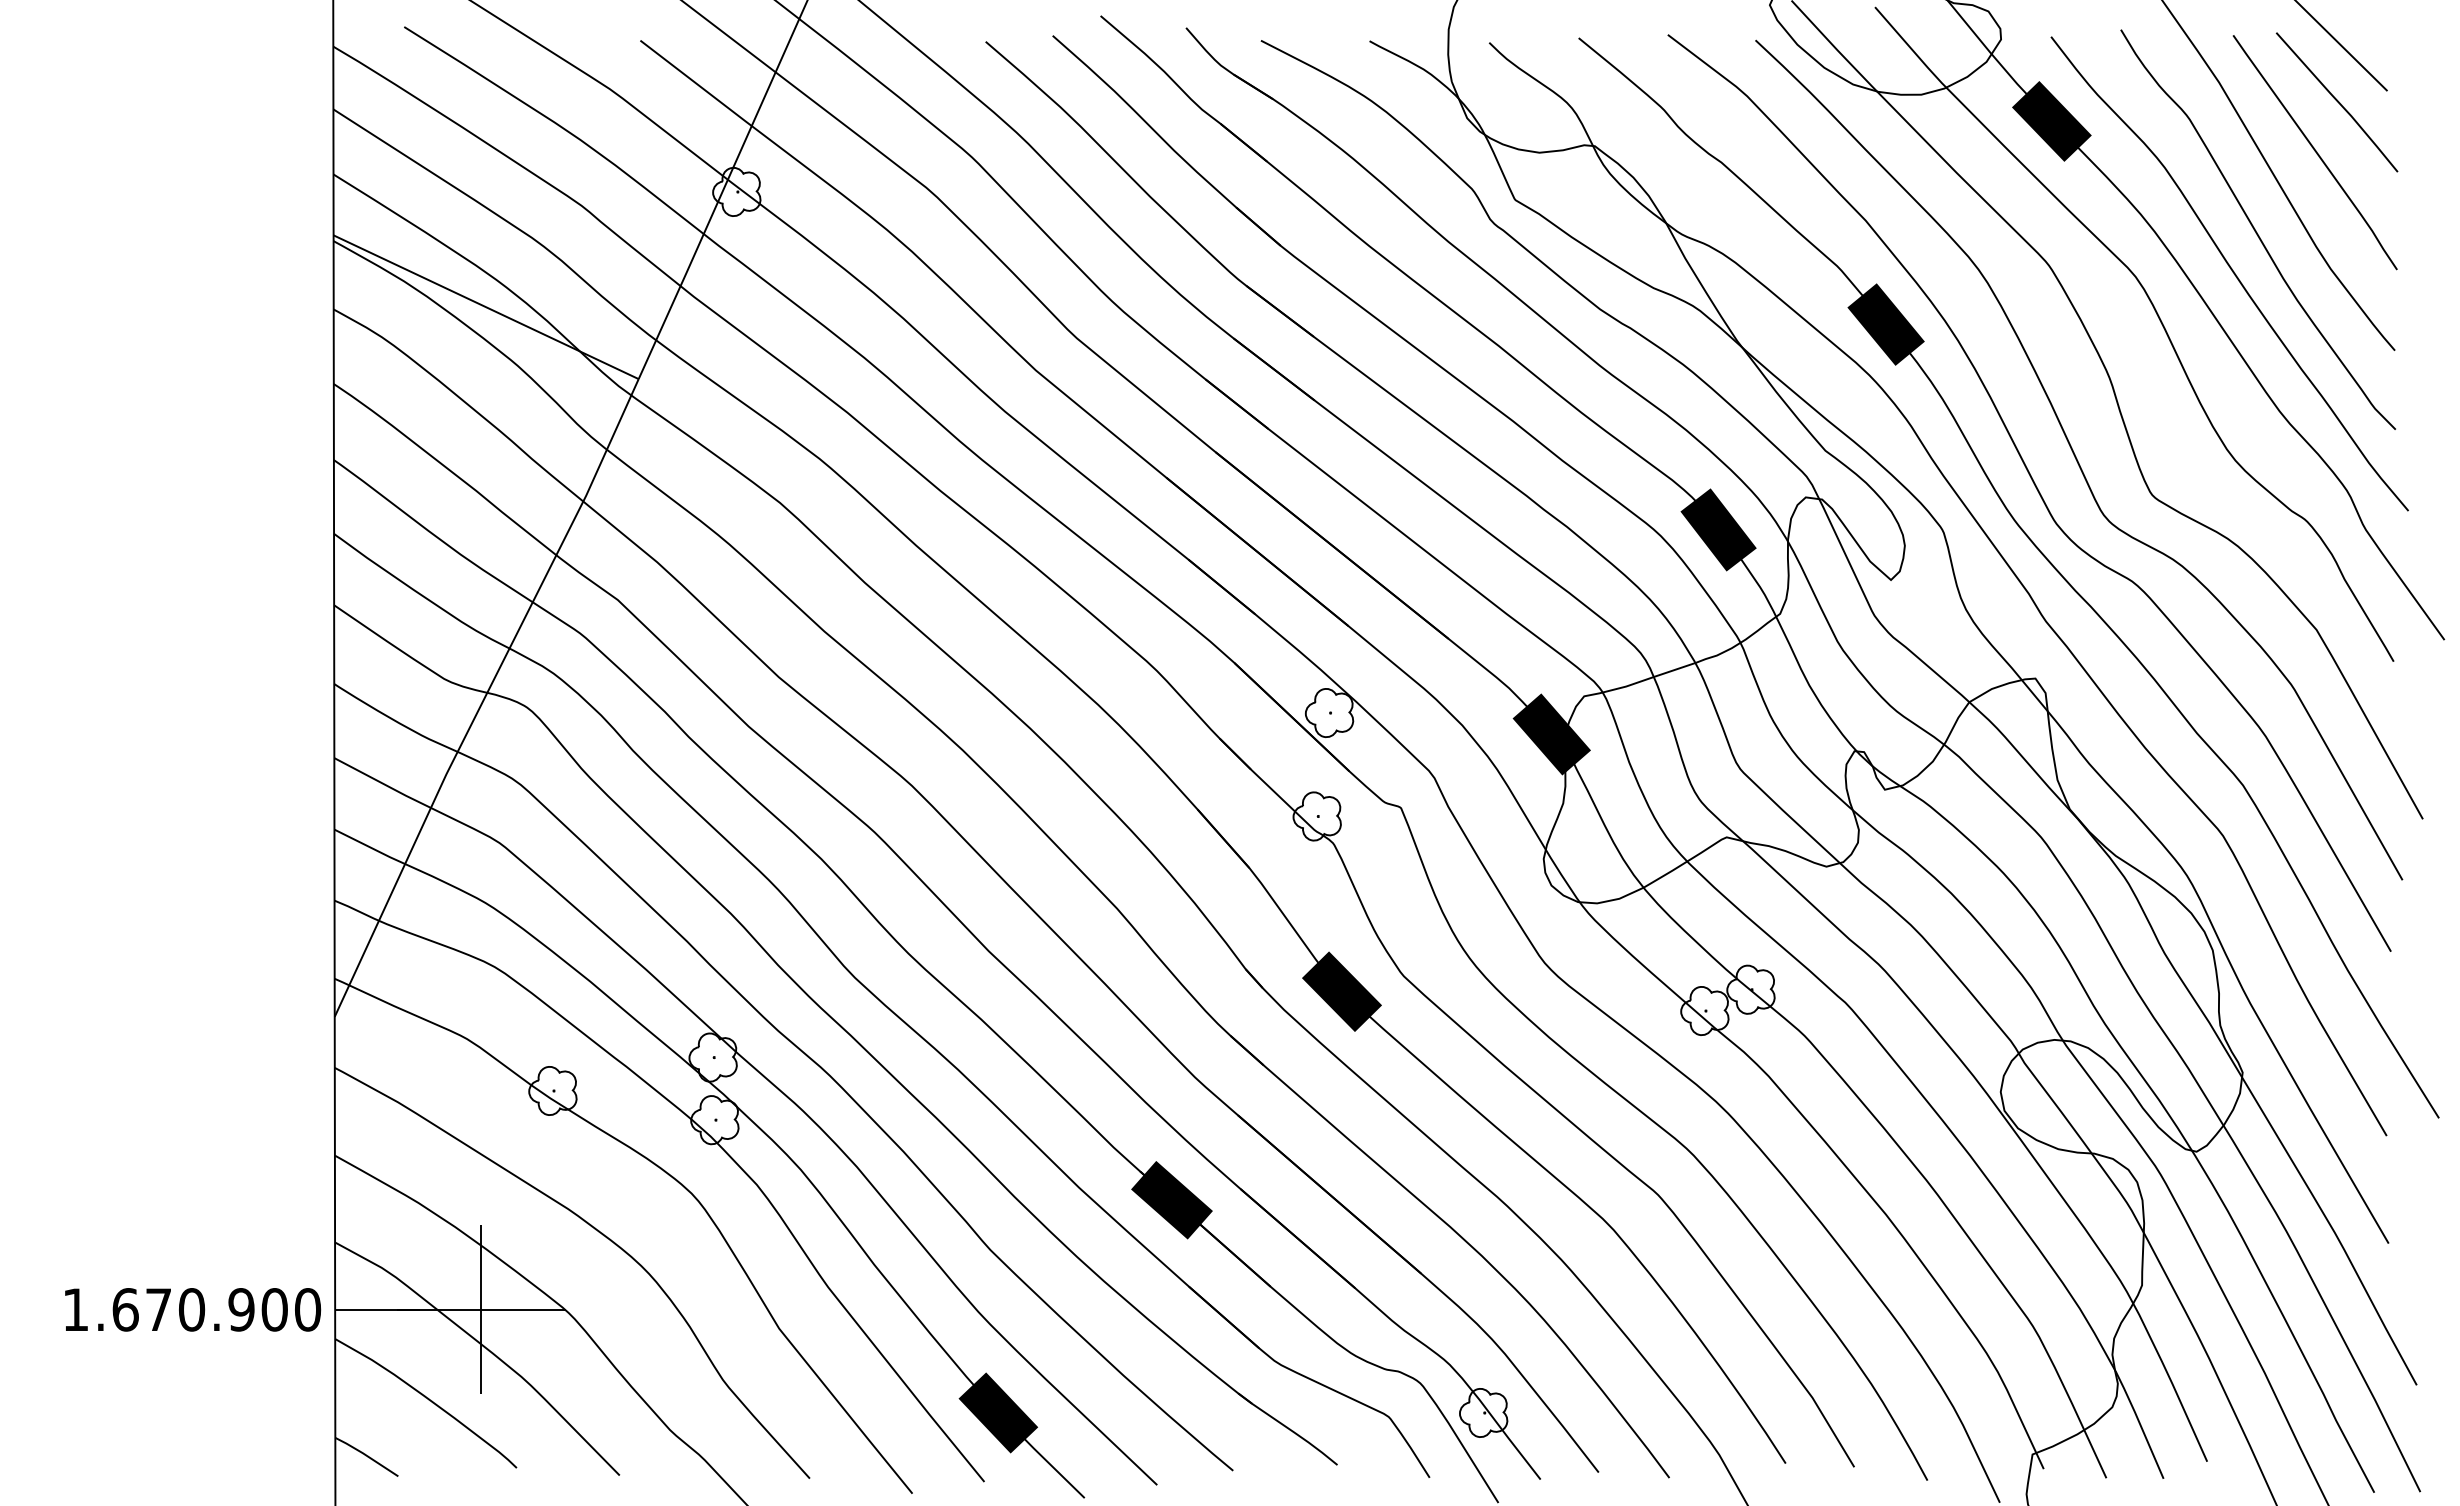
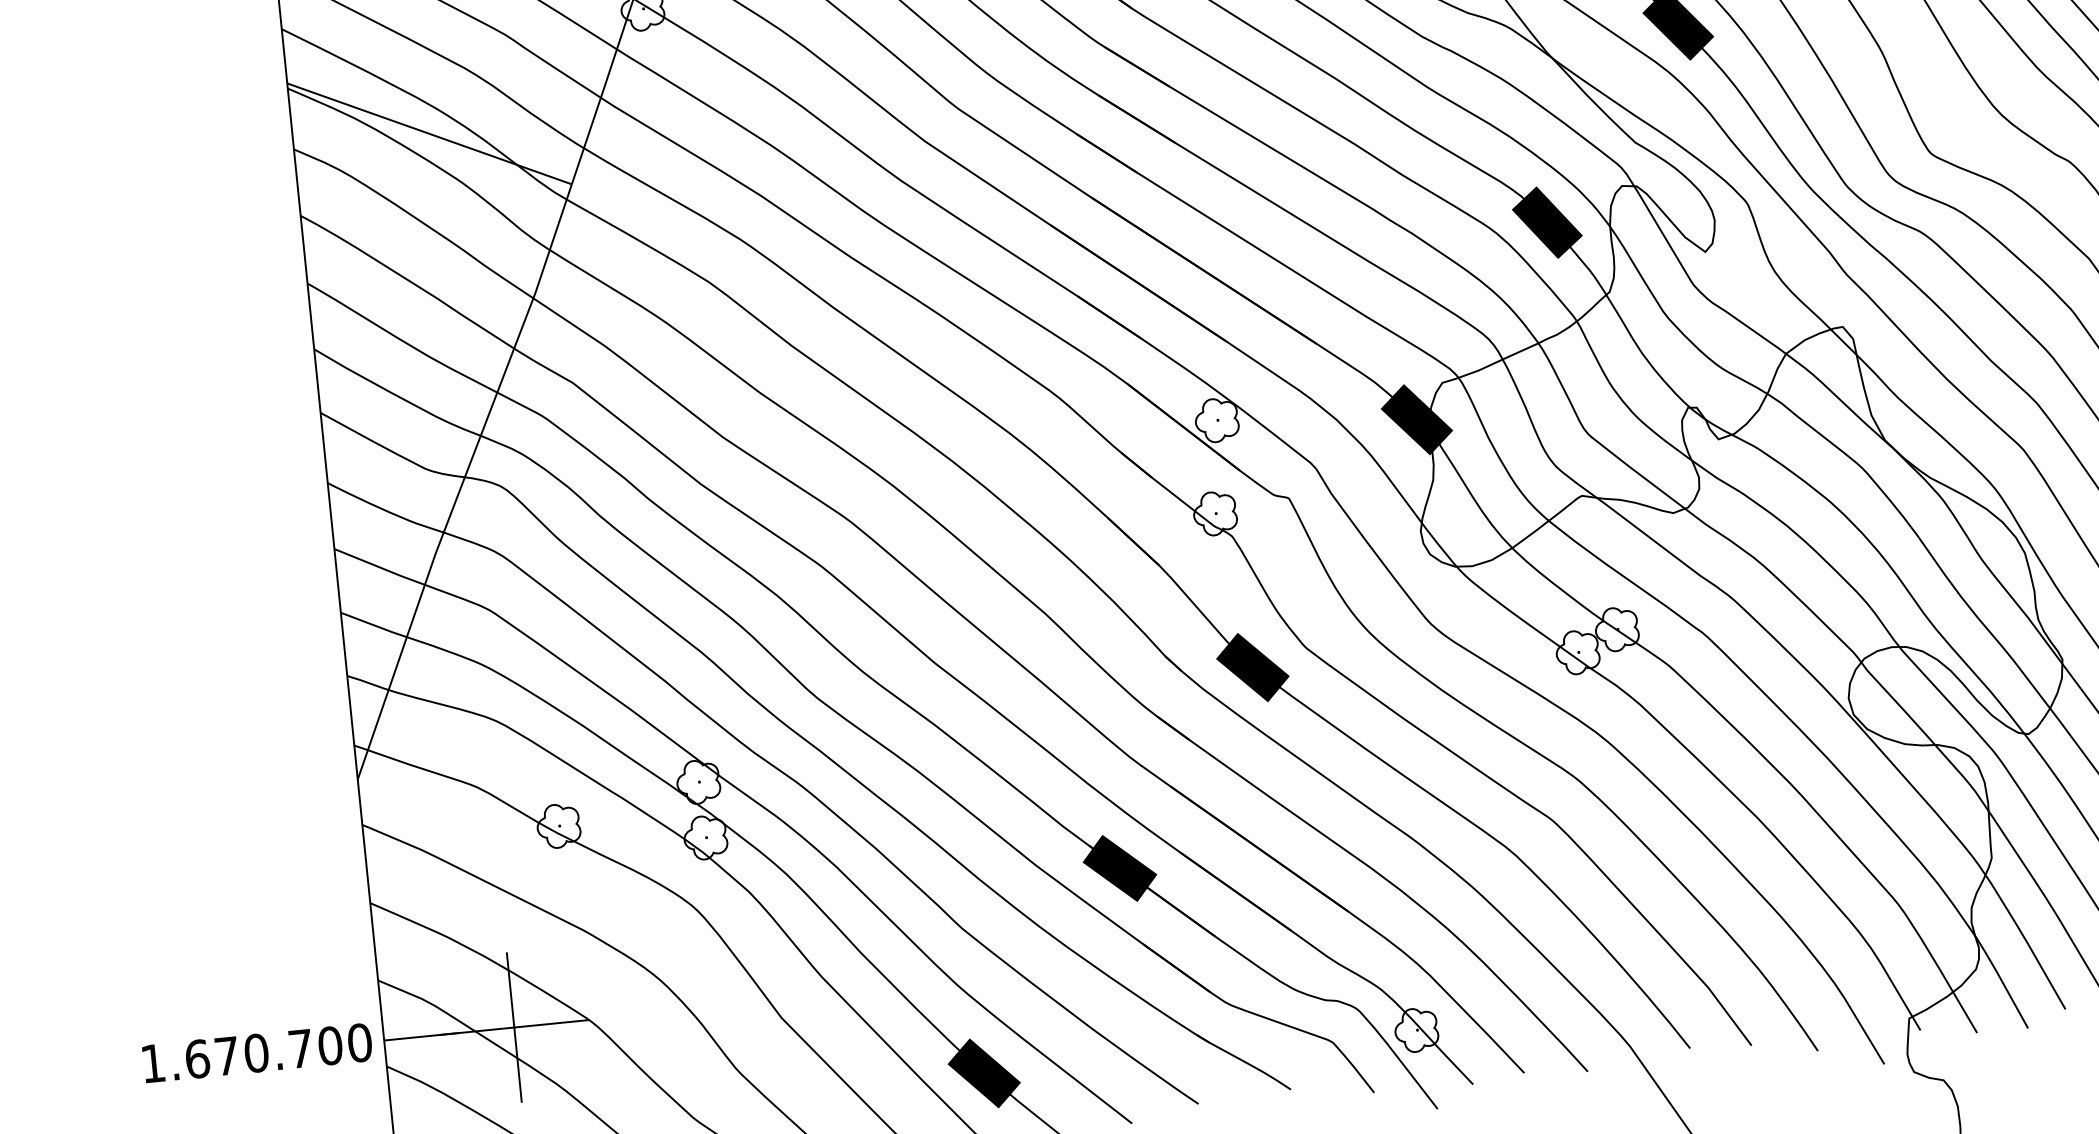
text: (241, 1309) -> (300, 1048), 1.670.900 -> 1.670.700

